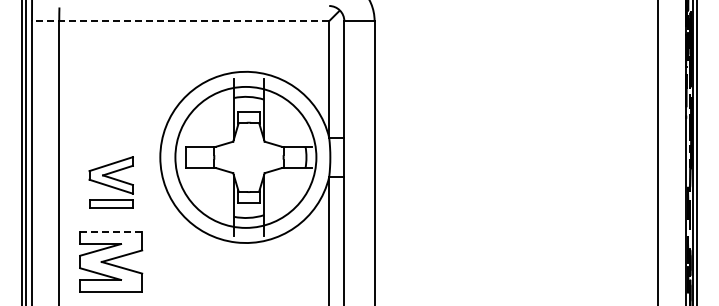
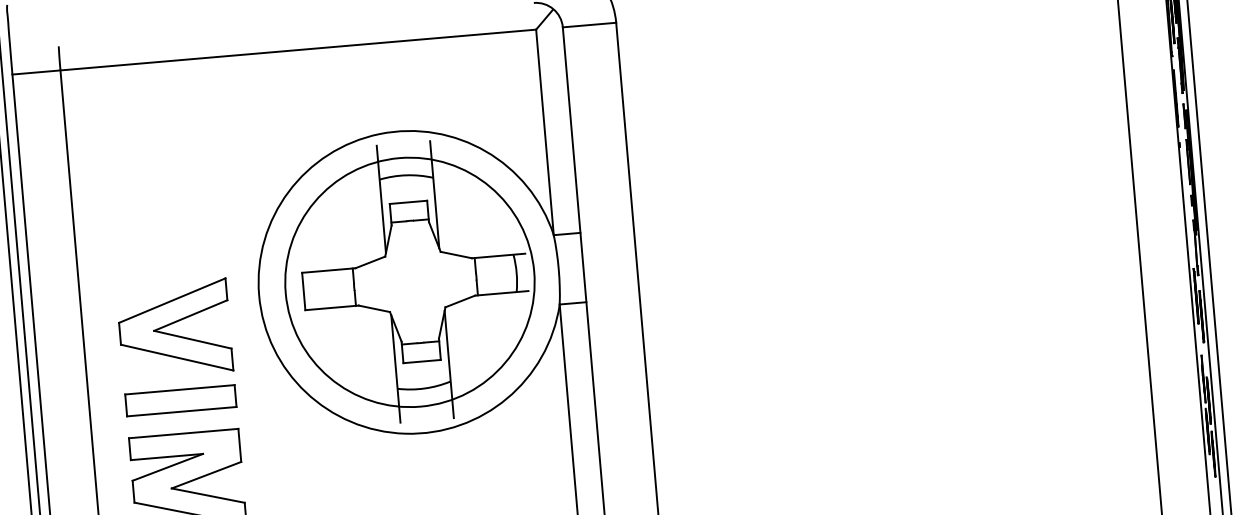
line: (180, 21) -> (274, 52), dashed -> solid
part: (111, 182) -> (176, 346), size x1.43
line: (110, 231) -> (182, 433), dashed -> solid

